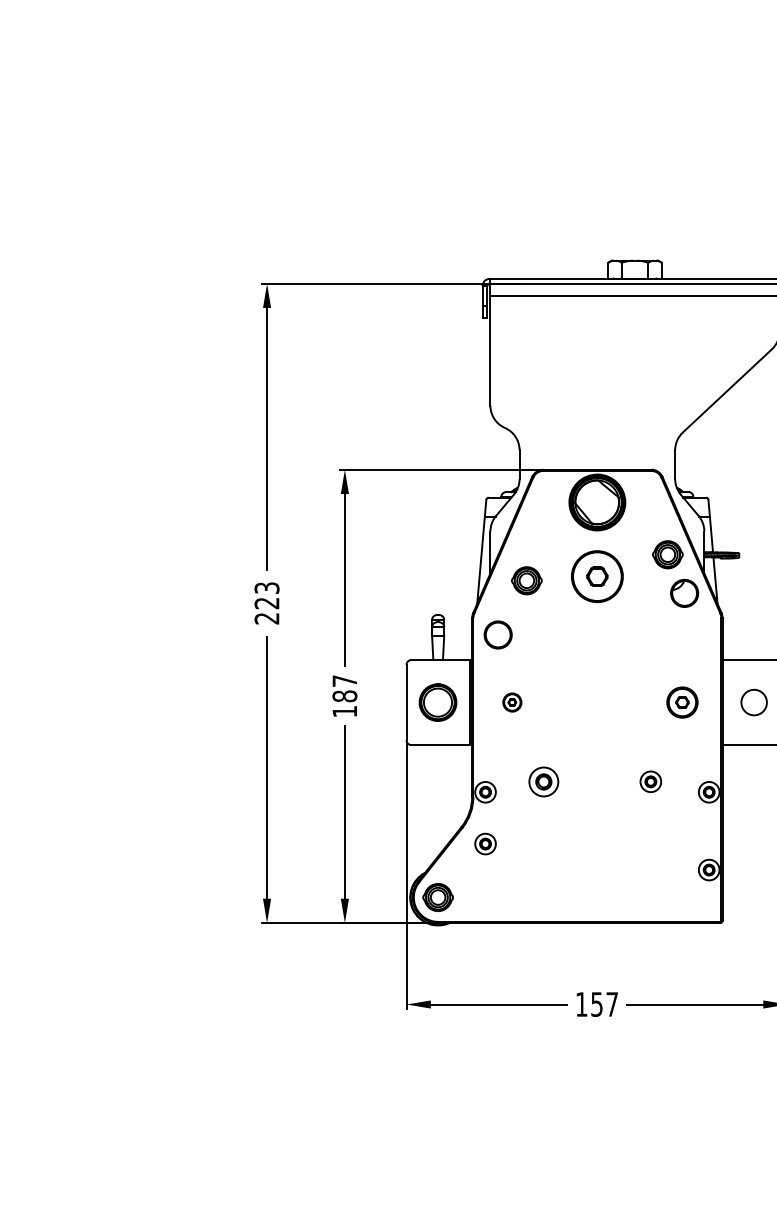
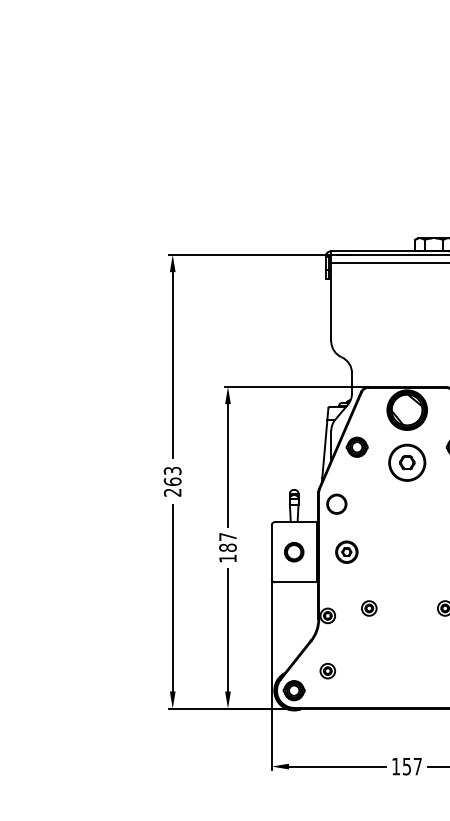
part: (526, 580) -> (356, 447), moved
text: (266, 603) -> (172, 481), 223 -> 263
part: (438, 702) -> (294, 552), size x0.71
part: (512, 702) -> (346, 552), size x1.67
part: (543, 781) -> (368, 608), size x0.71
part: (485, 843) -> (327, 670), moved

